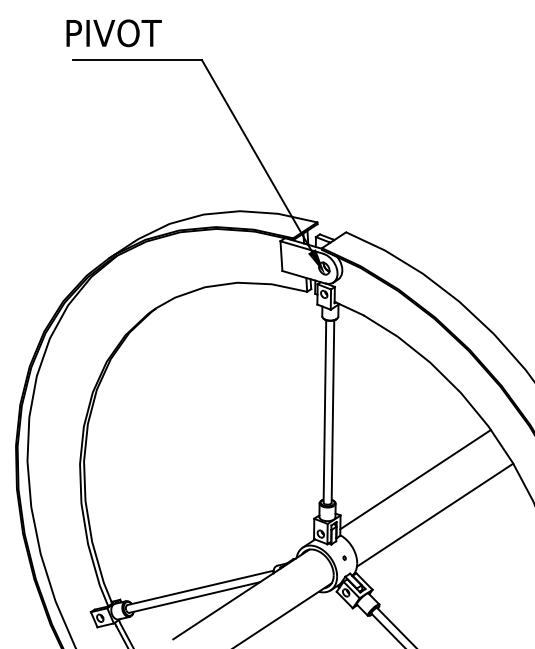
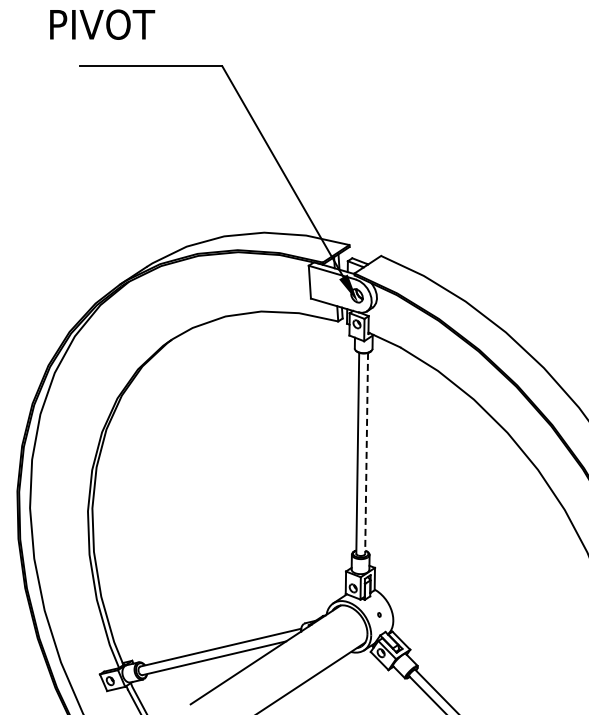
text: (114, 33) -> (102, 24), moved
line: (332, 411) -> (366, 453), solid -> dashed
line: (415, 479) -> (457, 528), removed
line: (435, 515) -> (479, 567), removed

